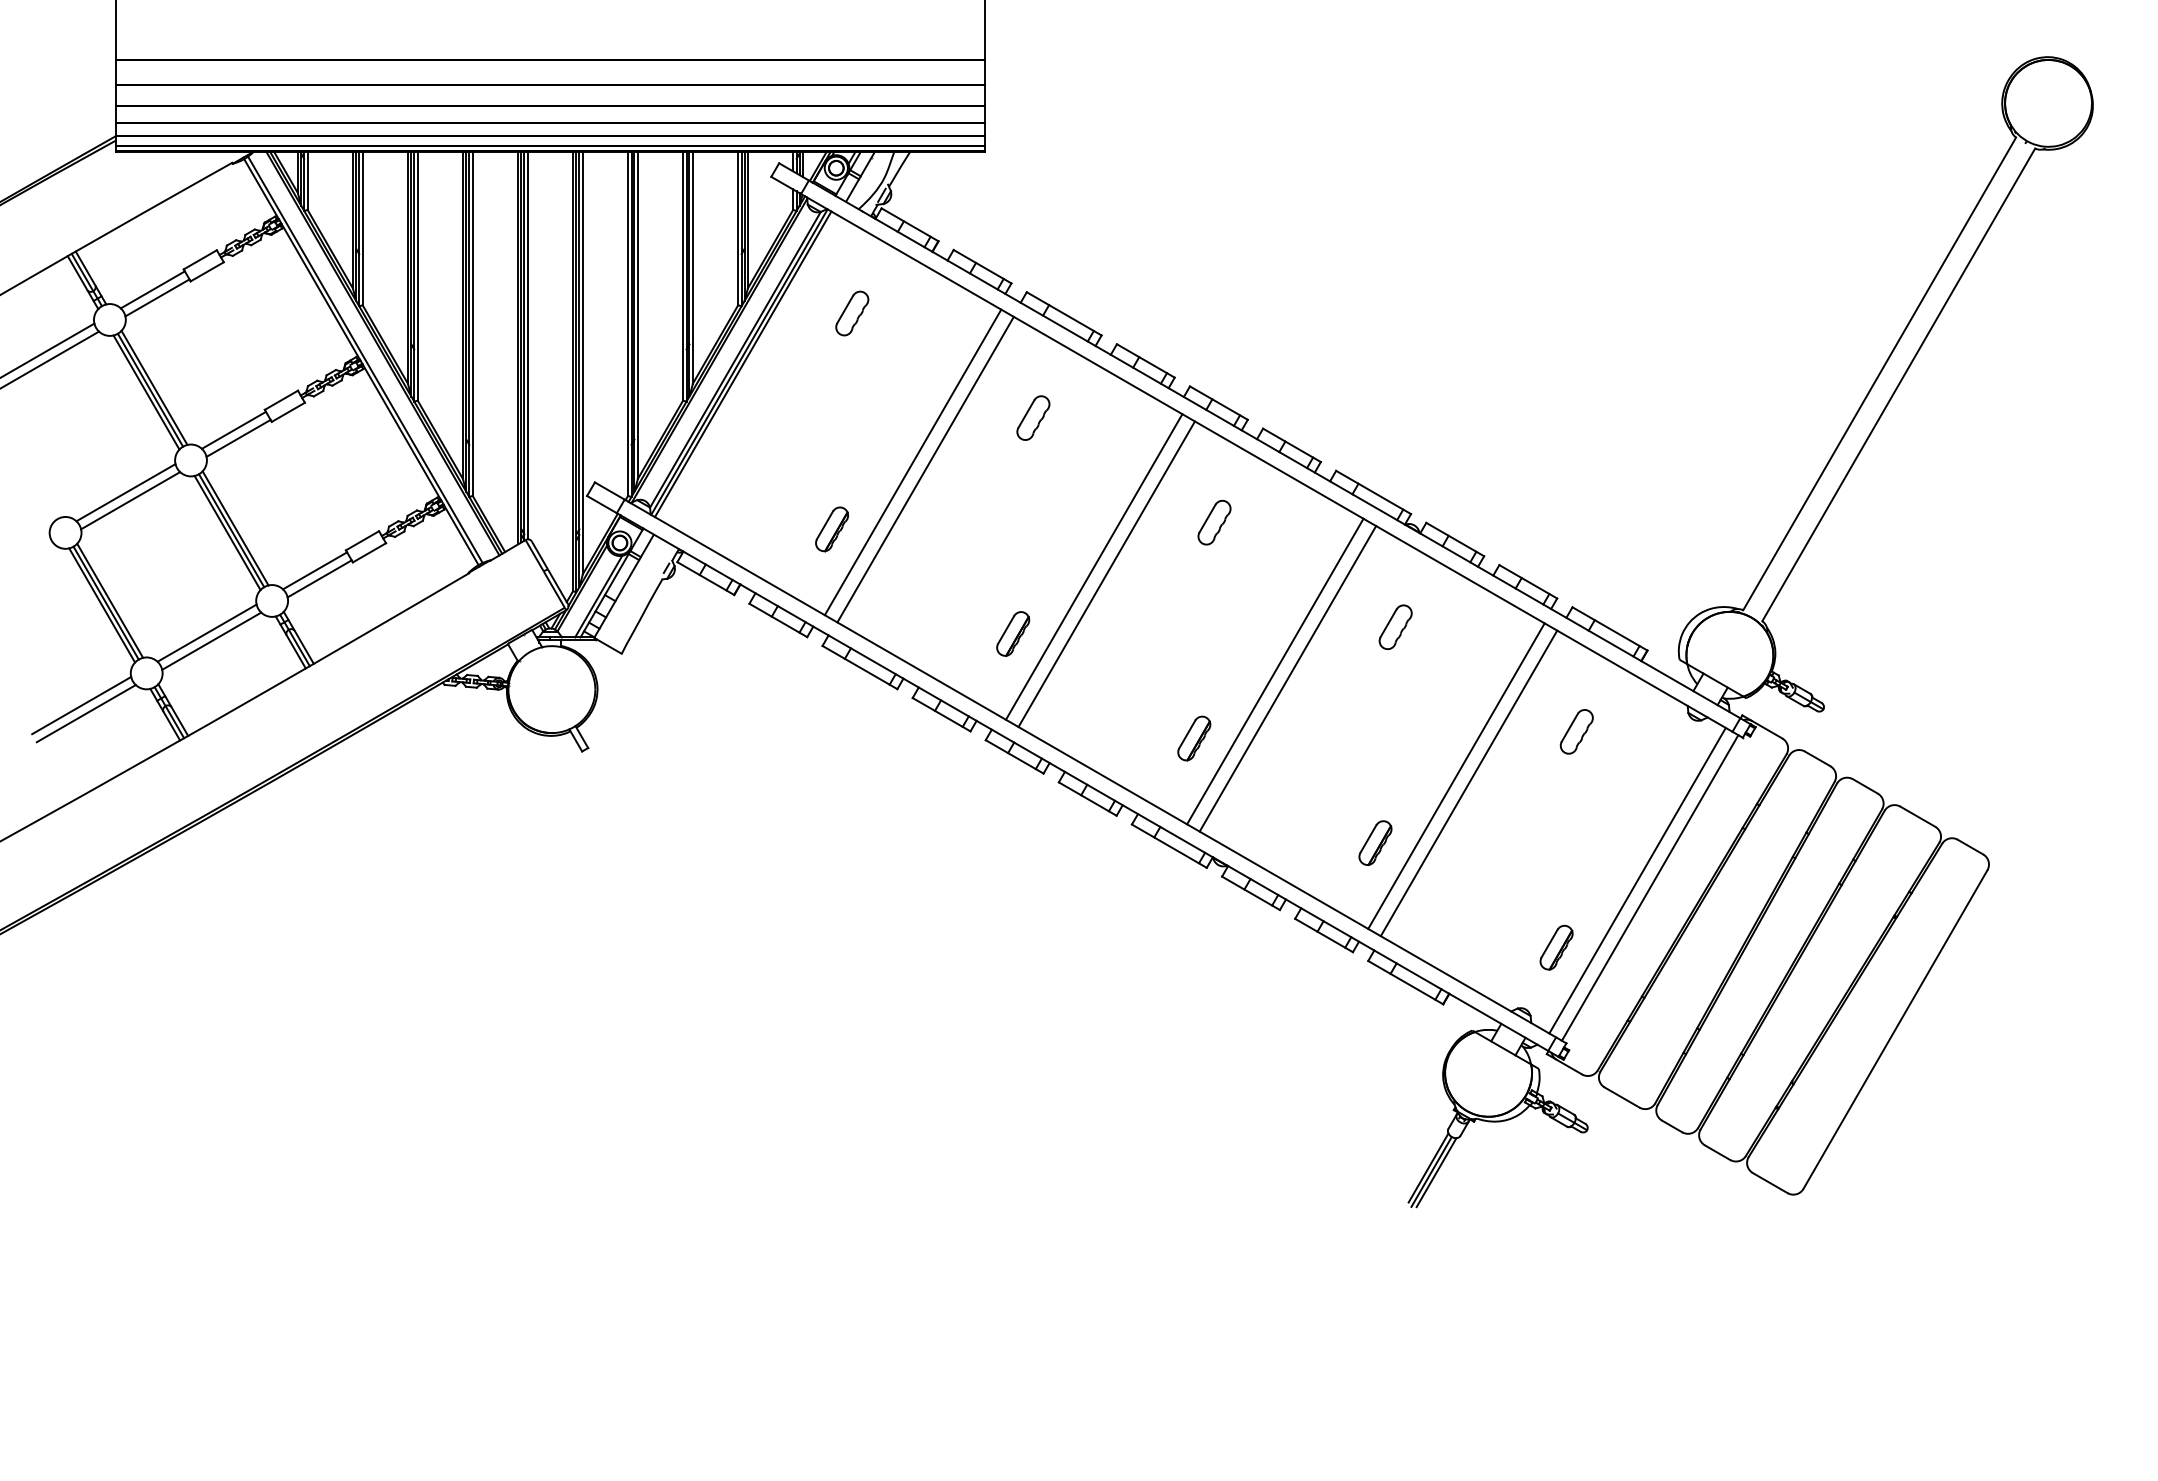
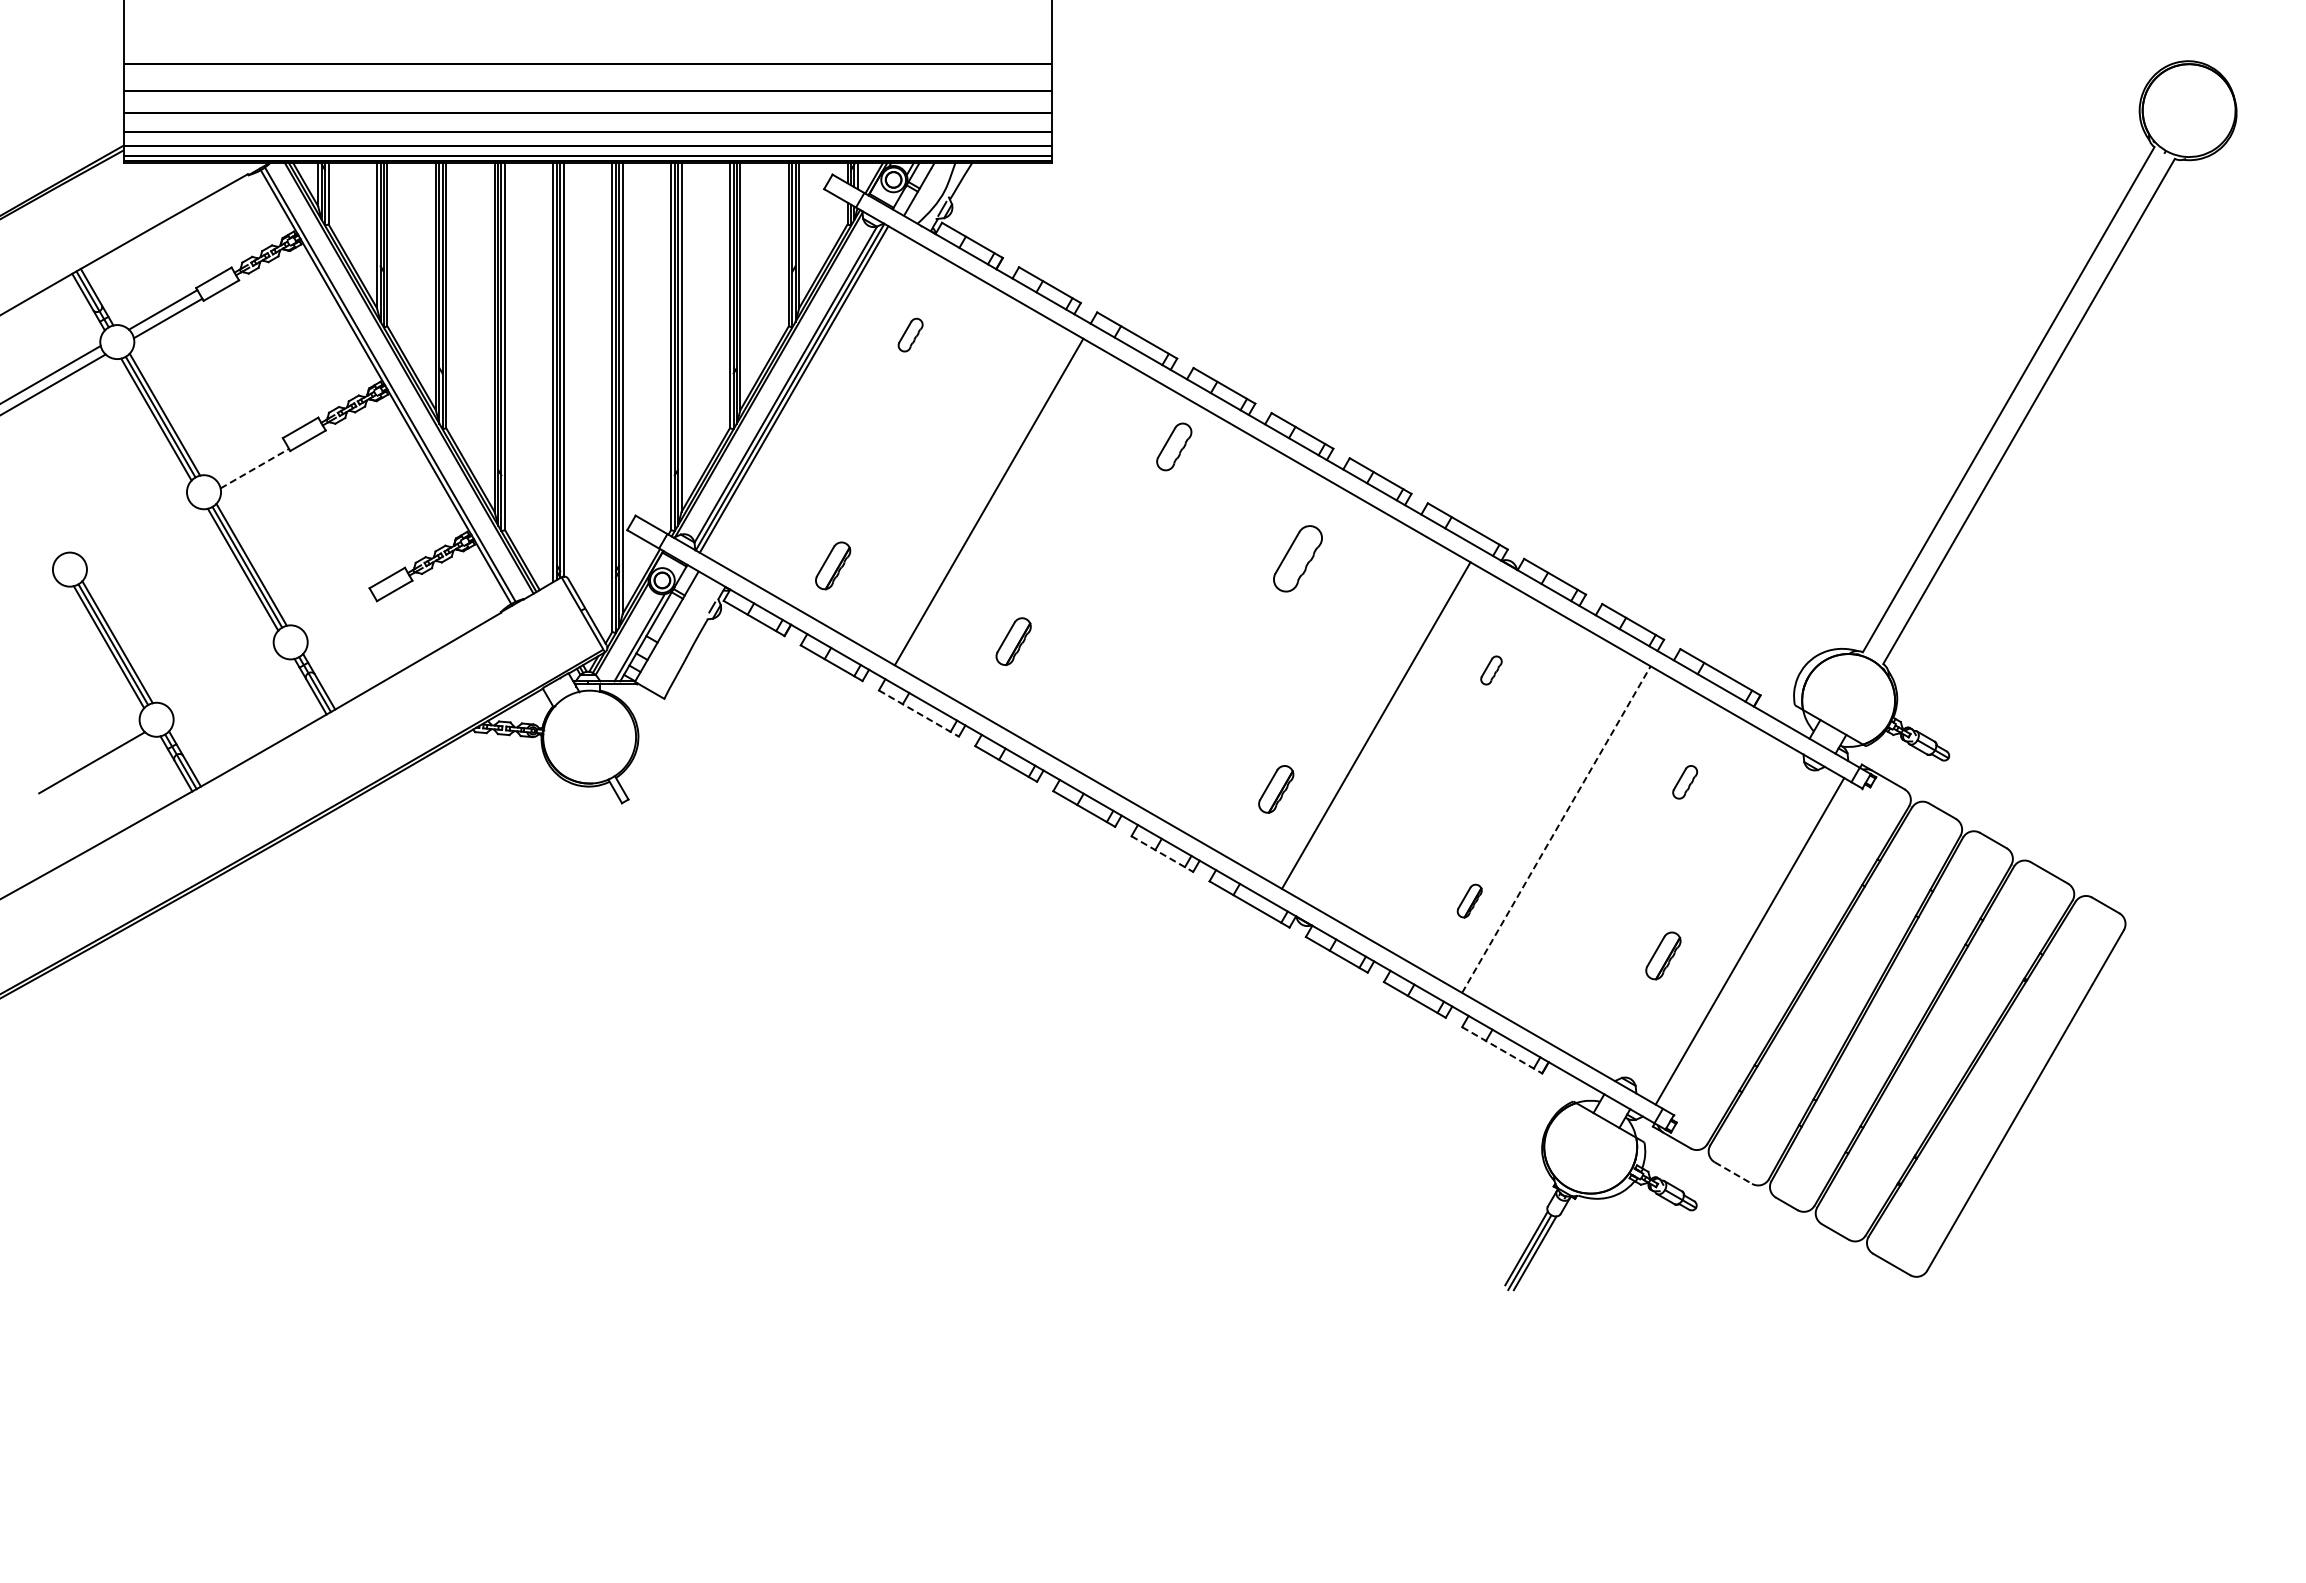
part: (852, 312) -> (910, 334), size x0.7
part: (1033, 417) -> (1174, 446), moved
line: (233, 429) -> (249, 459), removed
line: (238, 438) -> (254, 468), solid -> dashed
line: (912, 462) -> (975, 494), removed
line: (125, 492) -> (134, 526), removed
line: (130, 500) -> (139, 534), removed
part: (1214, 522) -> (1297, 558), size x1.4
part: (832, 529) -> (833, 565), moved
line: (1093, 566) -> (1168, 605), removed
line: (315, 570) -> (336, 609), removed
line: (1106, 573) -> (1182, 613), removed
line: (319, 578) -> (341, 618), removed
part: (1395, 627) -> (1491, 670), size x0.6
line: (207, 632) -> (221, 676), removed
part: (1013, 633) -> (1013, 641), moved
line: (212, 640) -> (226, 684), removed
line: (860, 667) -> (919, 713), solid -> dashed
line: (1275, 671) -> (1362, 717), removed
line: (82, 704) -> (87, 753), removed
part: (1577, 732) -> (1685, 782), size x0.7
line: (1456, 776) -> (1556, 829), solid -> dashed
line: (1468, 783) -> (1569, 837), removed
line: (1087, 799) -> (1162, 854), solid -> dashed
part: (1375, 842) -> (1469, 900), size x0.7
line: (1650, 887) -> (1763, 948), removed
part: (1556, 947) -> (1663, 955), moved
line: (1406, 982) -> (1502, 1050), solid -> dashed
line: (1622, 1097) -> (1733, 1173), solid -> dashed

